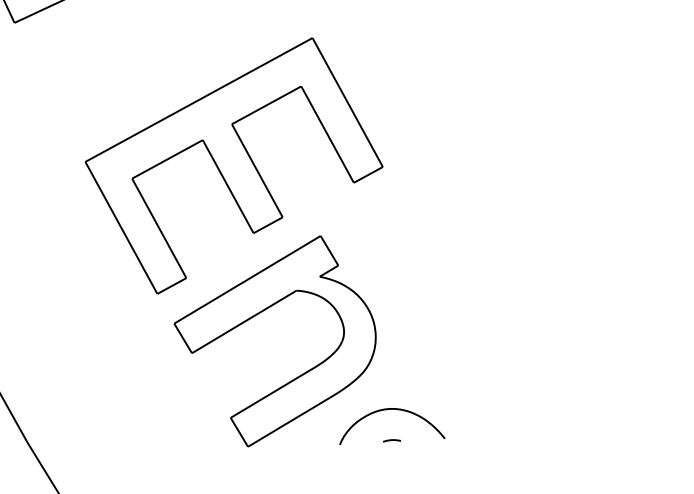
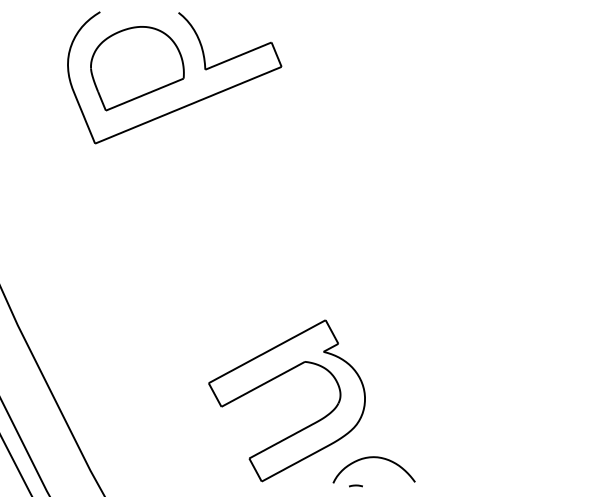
part: (233, 165) -> (260, 262), removed
curve: (391, 440) -> (355, 485), moved

